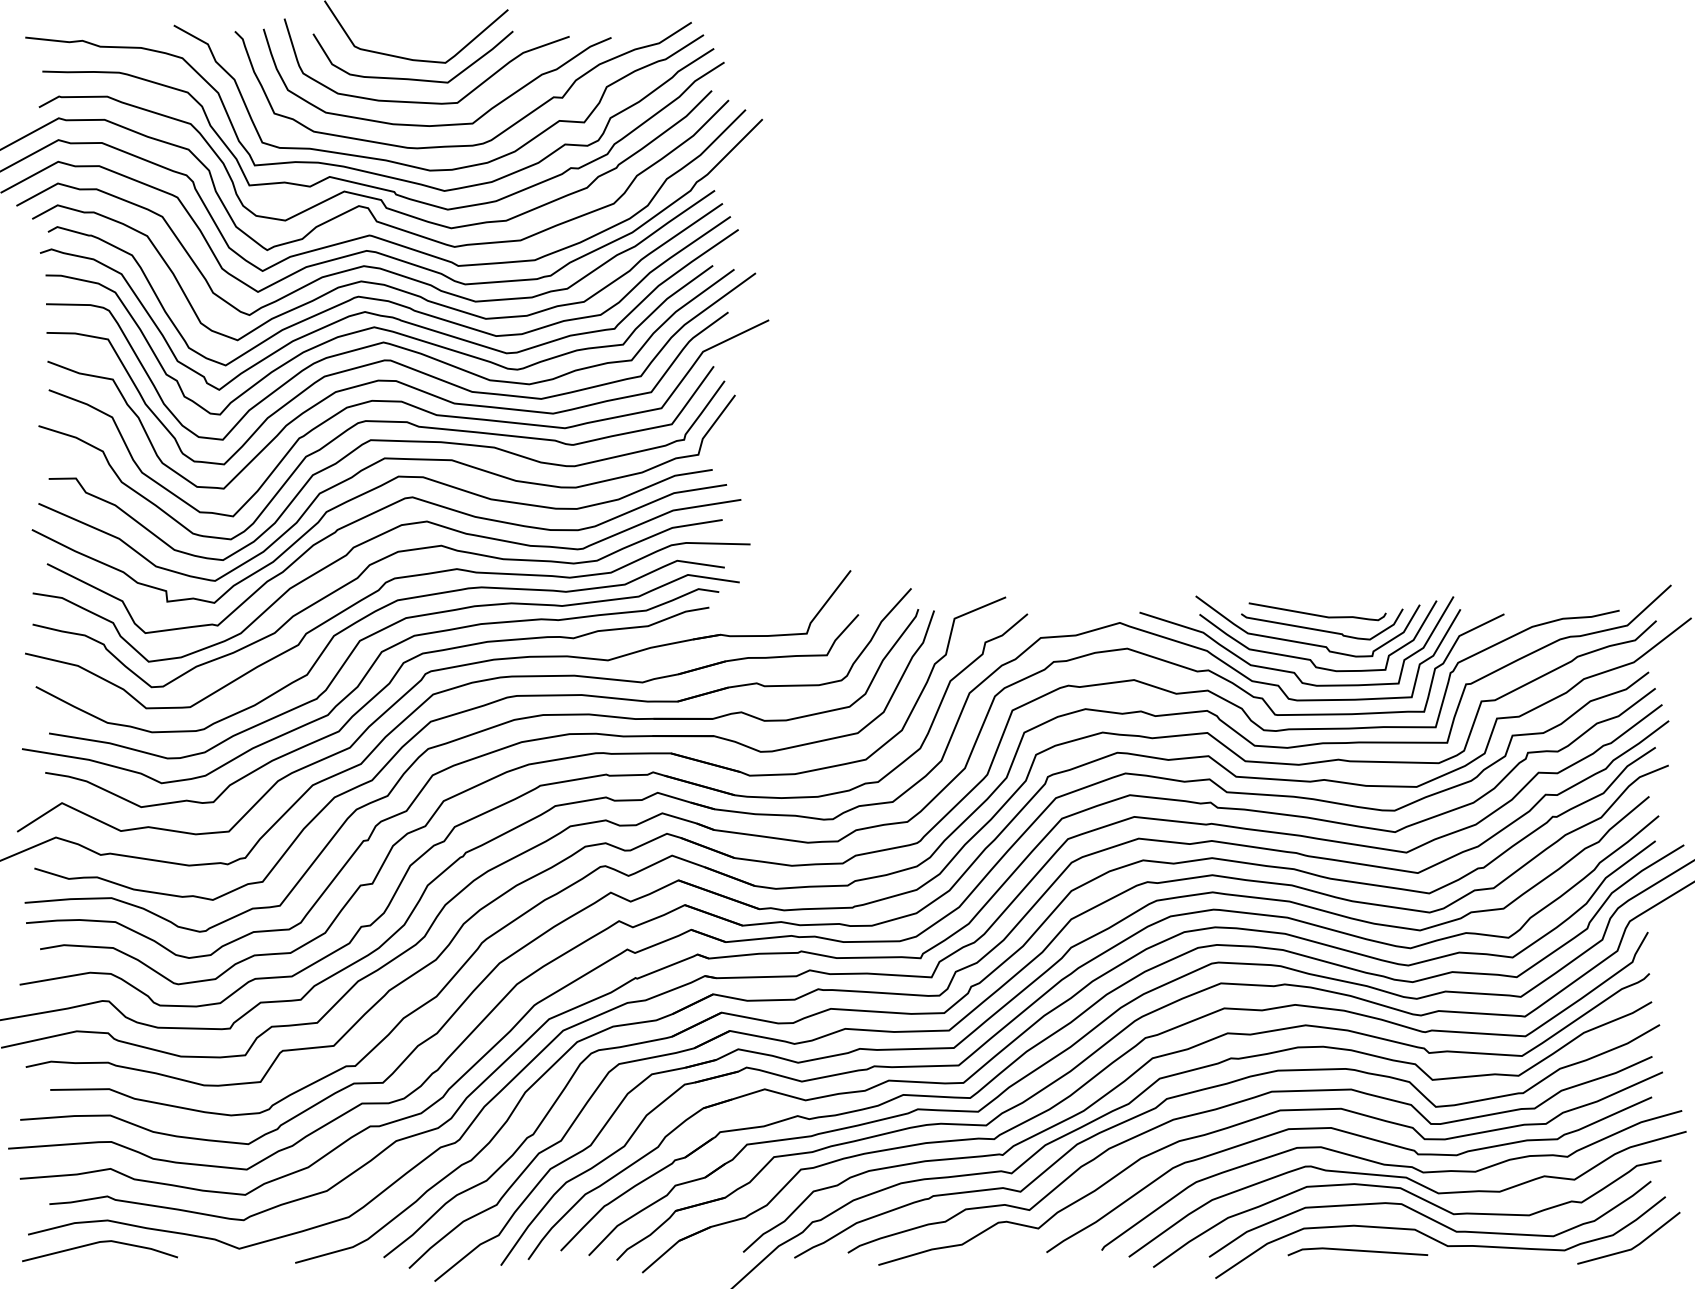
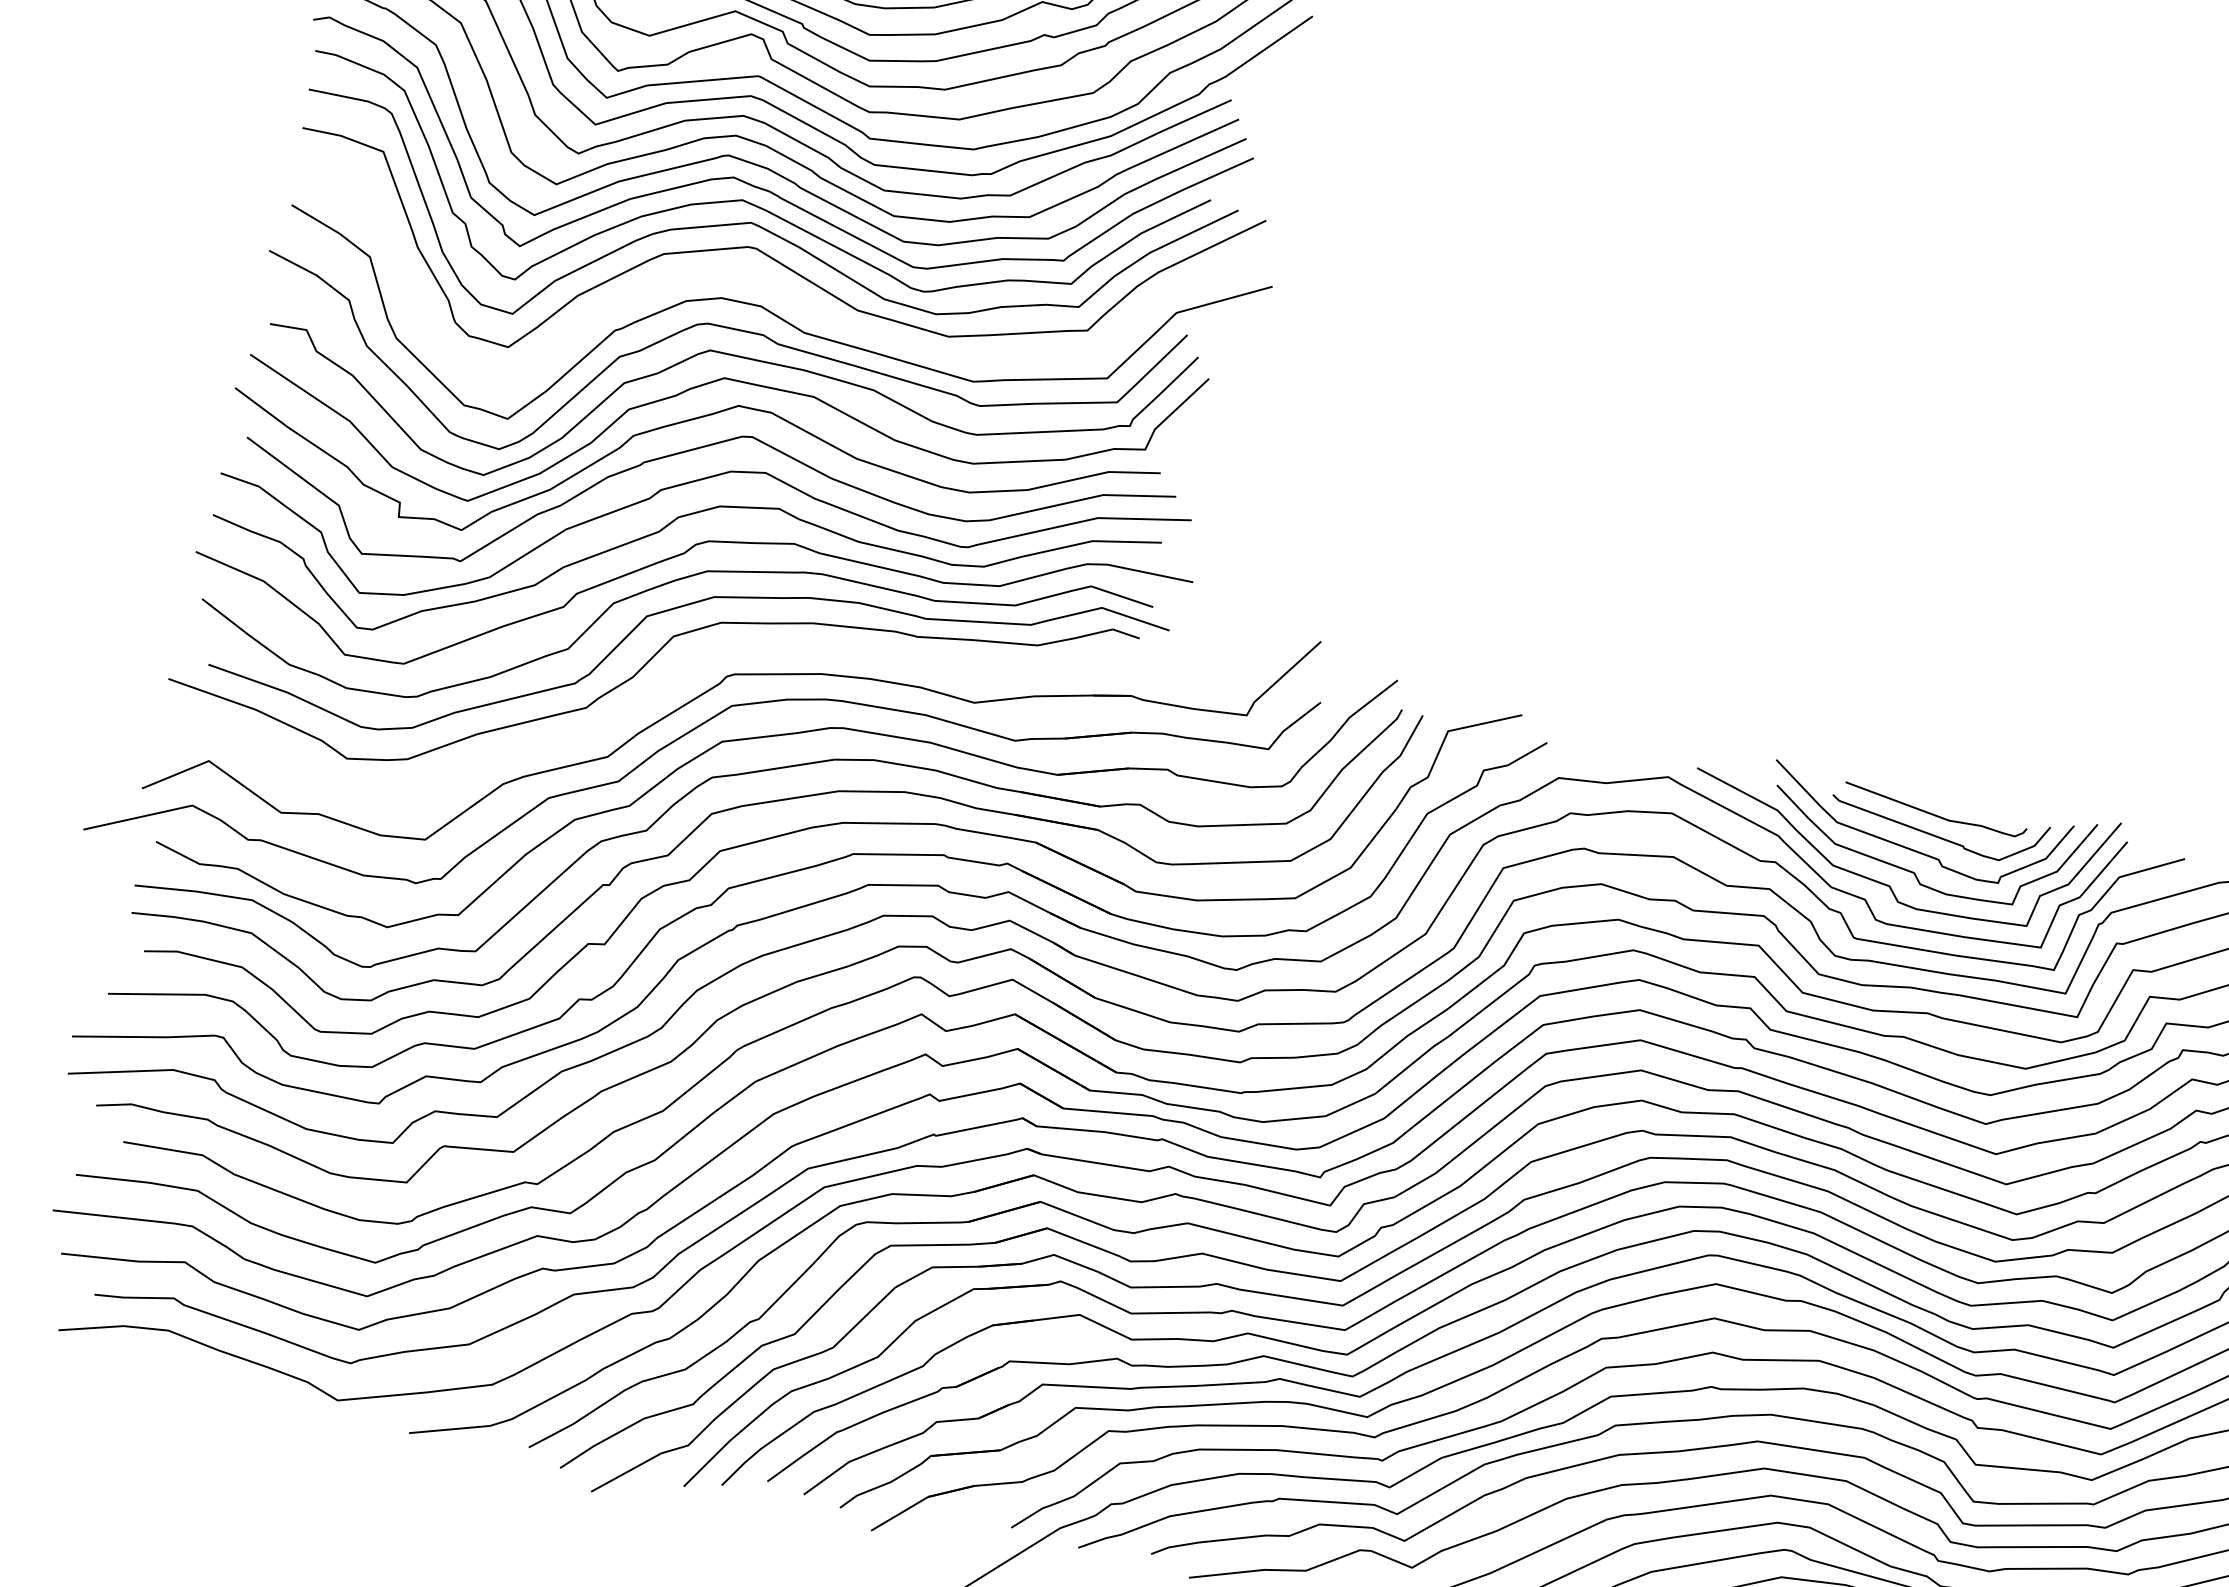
curve: (387, 381) -> (746, 275), removed
curve: (371, 700) -> (648, 698), removed
line: (98, 1243) -> (150, 1359), removed

